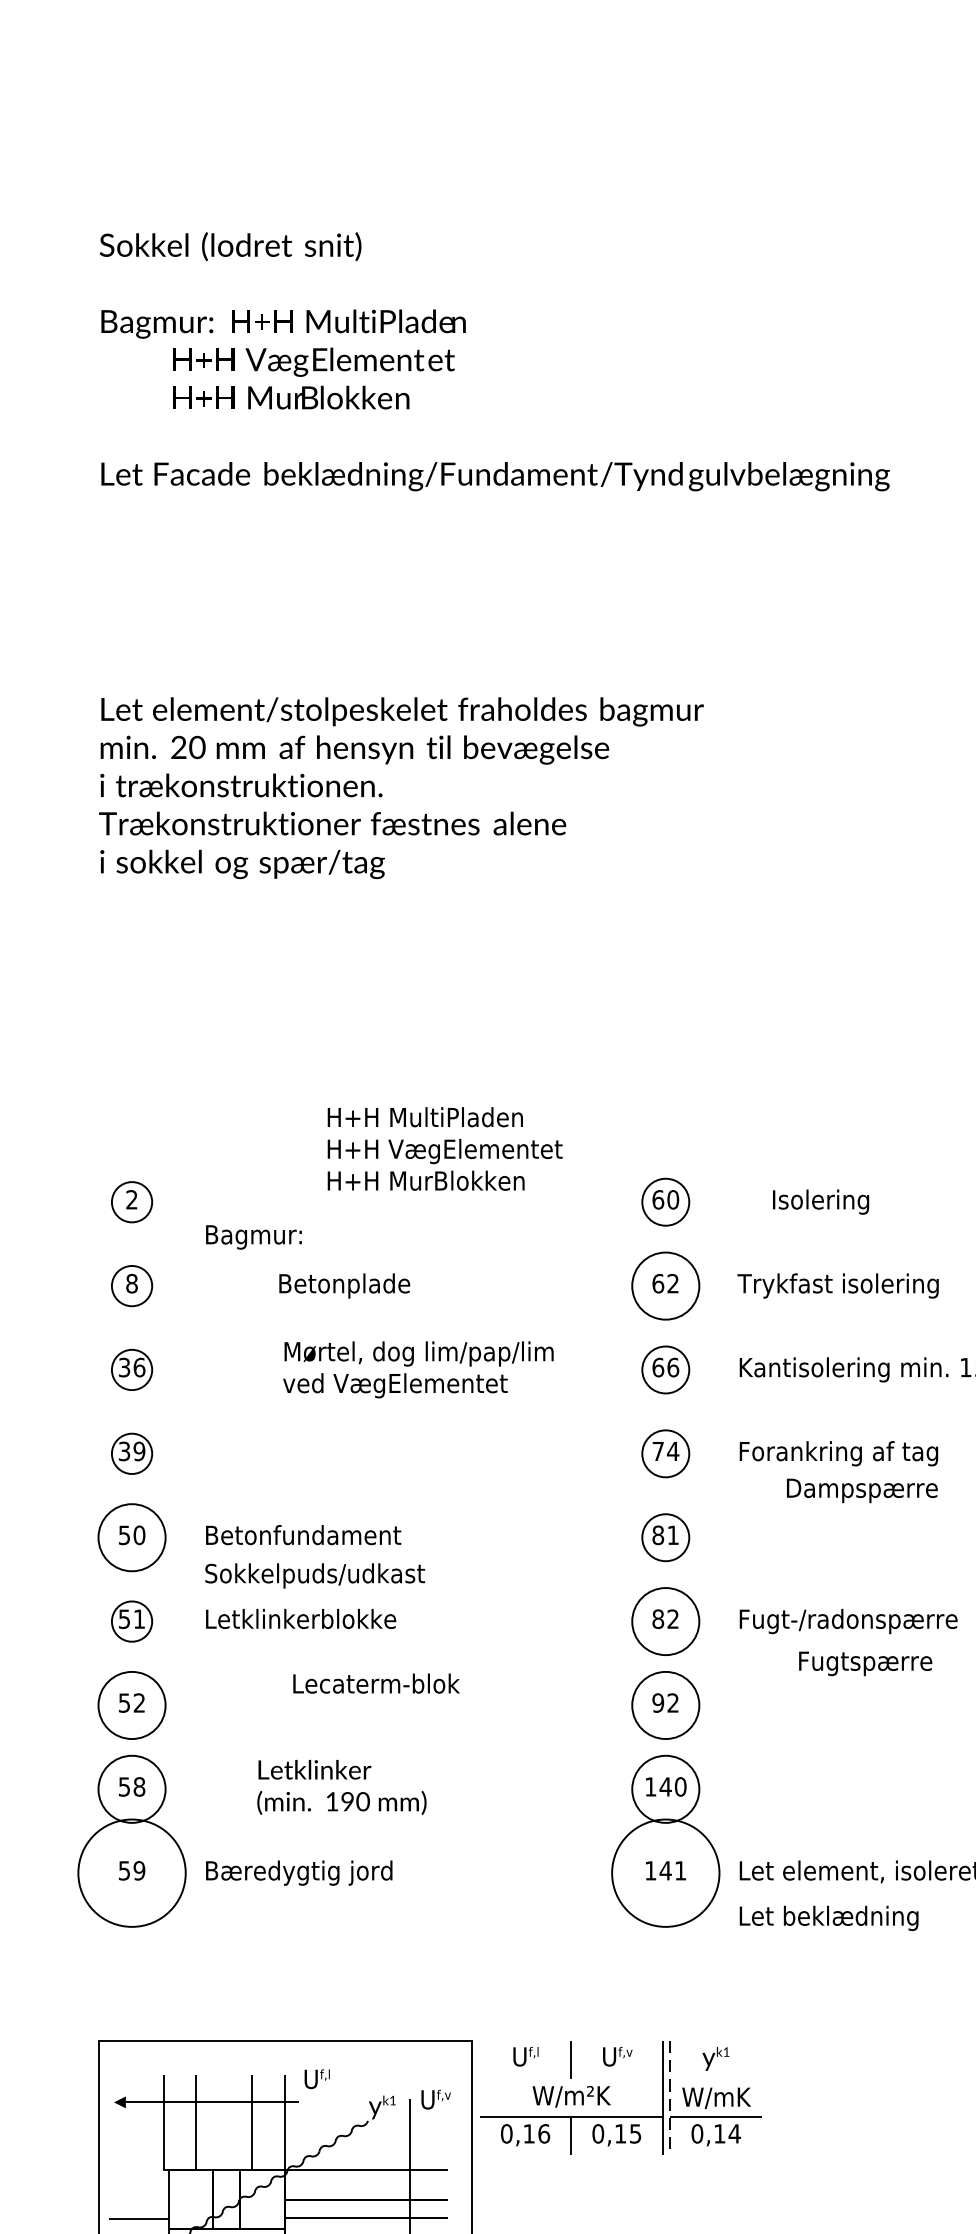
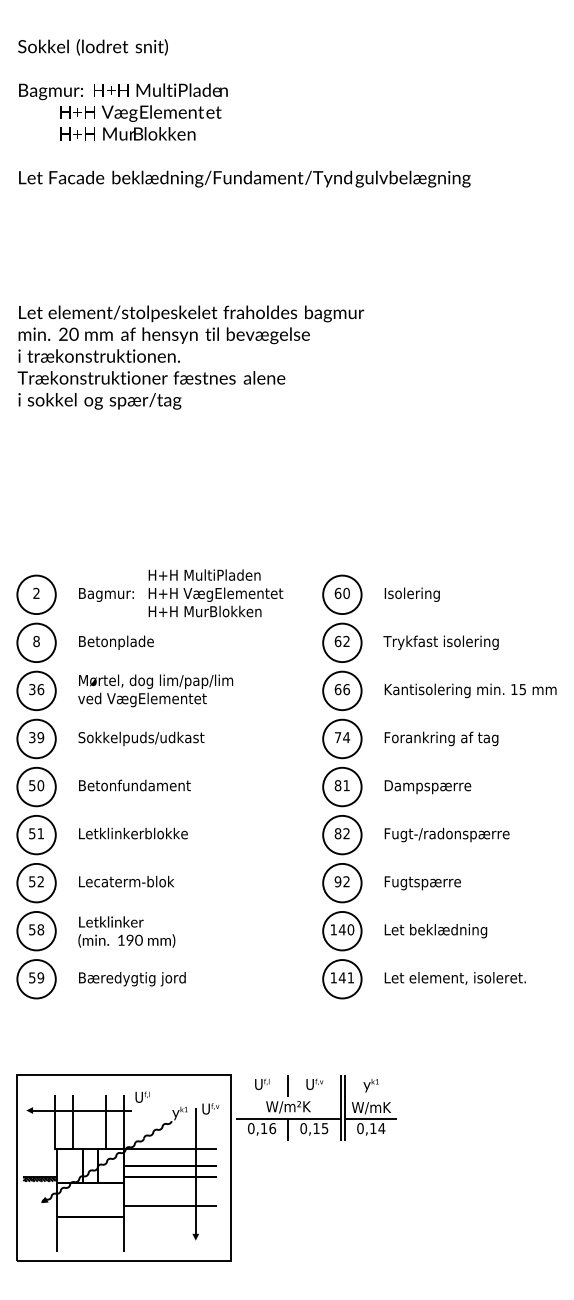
text: (444, 1149) -> (215, 593), moved
circle: (131, 1201) -> (36, 594), size x1.67
circle: (665, 1201) -> (342, 594), size x1.43
text: (819, 1201) -> (411, 594), moved
text: (254, 1236) -> (106, 594), moved
circle: (131, 1285) -> (36, 642), size x1.67
text: (344, 1285) -> (116, 642), moved
circle: (131, 1369) -> (36, 690), size x1.67
text: (418, 1369) -> (155, 690), moved
circle: (665, 1369) -> (342, 690), size x1.43
circle: (131, 1452) -> (36, 738), size x1.67
circle: (665, 1452) -> (342, 738), size x1.43
text: (861, 1491) -> (427, 787), moved
circle: (665, 1536) -> (342, 786), size x1.43
text: (315, 1575) -> (141, 738), moved
circle: (131, 1620) -> (36, 834), size x1.67
text: (864, 1664) -> (422, 883), moved
text: (376, 1683) -> (126, 881), moved
text: (341, 1786) -> (126, 931), moved
circle: (131, 1873) -> (36, 979), size x0.62
circle: (665, 1873) -> (342, 979), size x0.62
text: (828, 1919) -> (435, 931), moved
line: (671, 2098) -> (345, 1108), dashed -> solid
hatch: (138, 2222) -> (40, 1179), added

